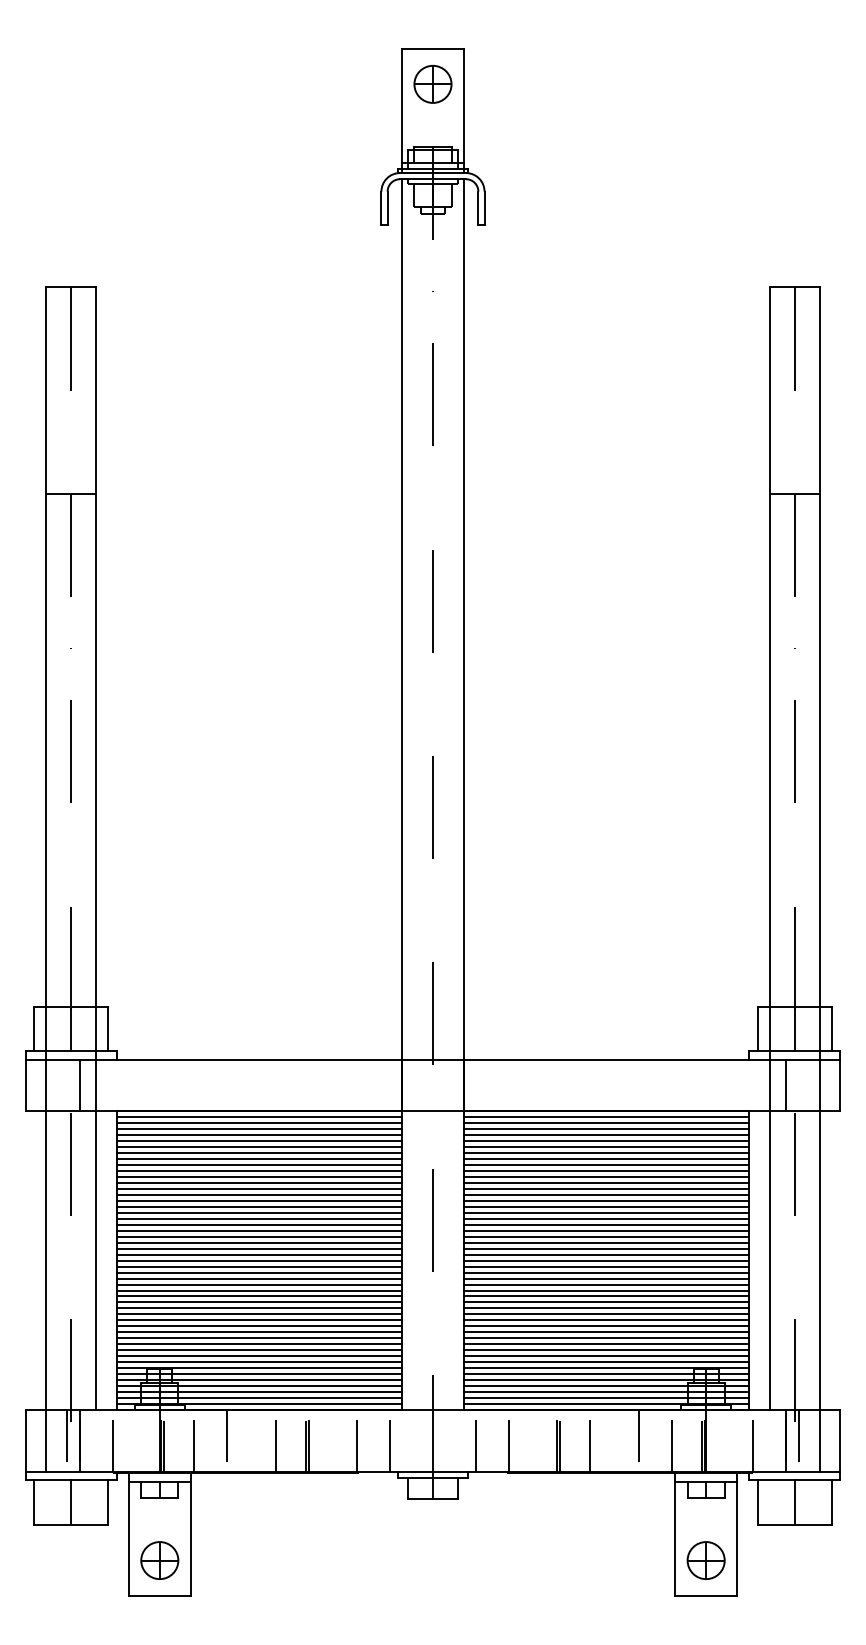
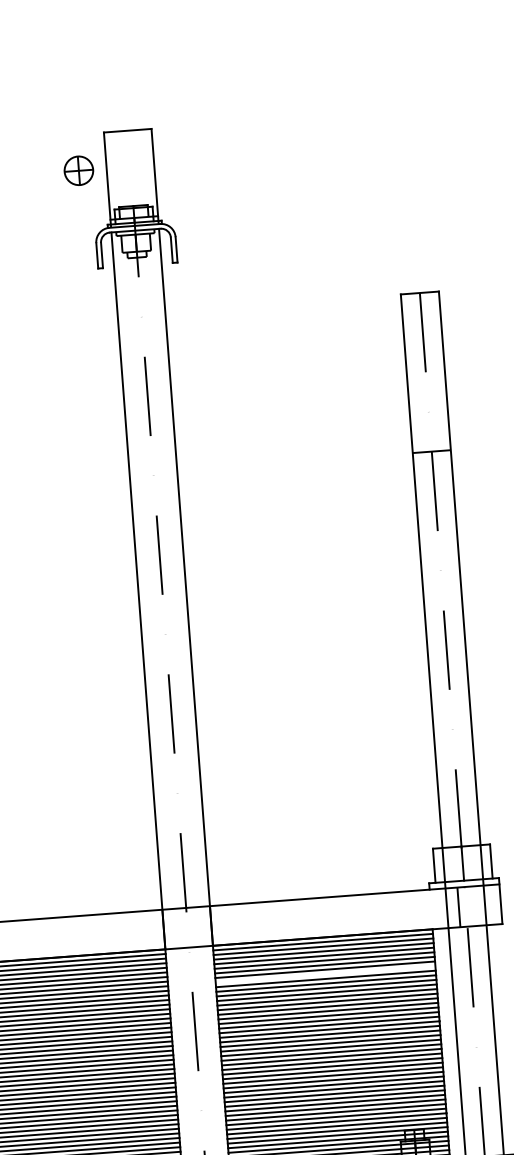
part: (432, 84) -> (78, 170), moved
line: (606, 1158) -> (325, 974), removed

